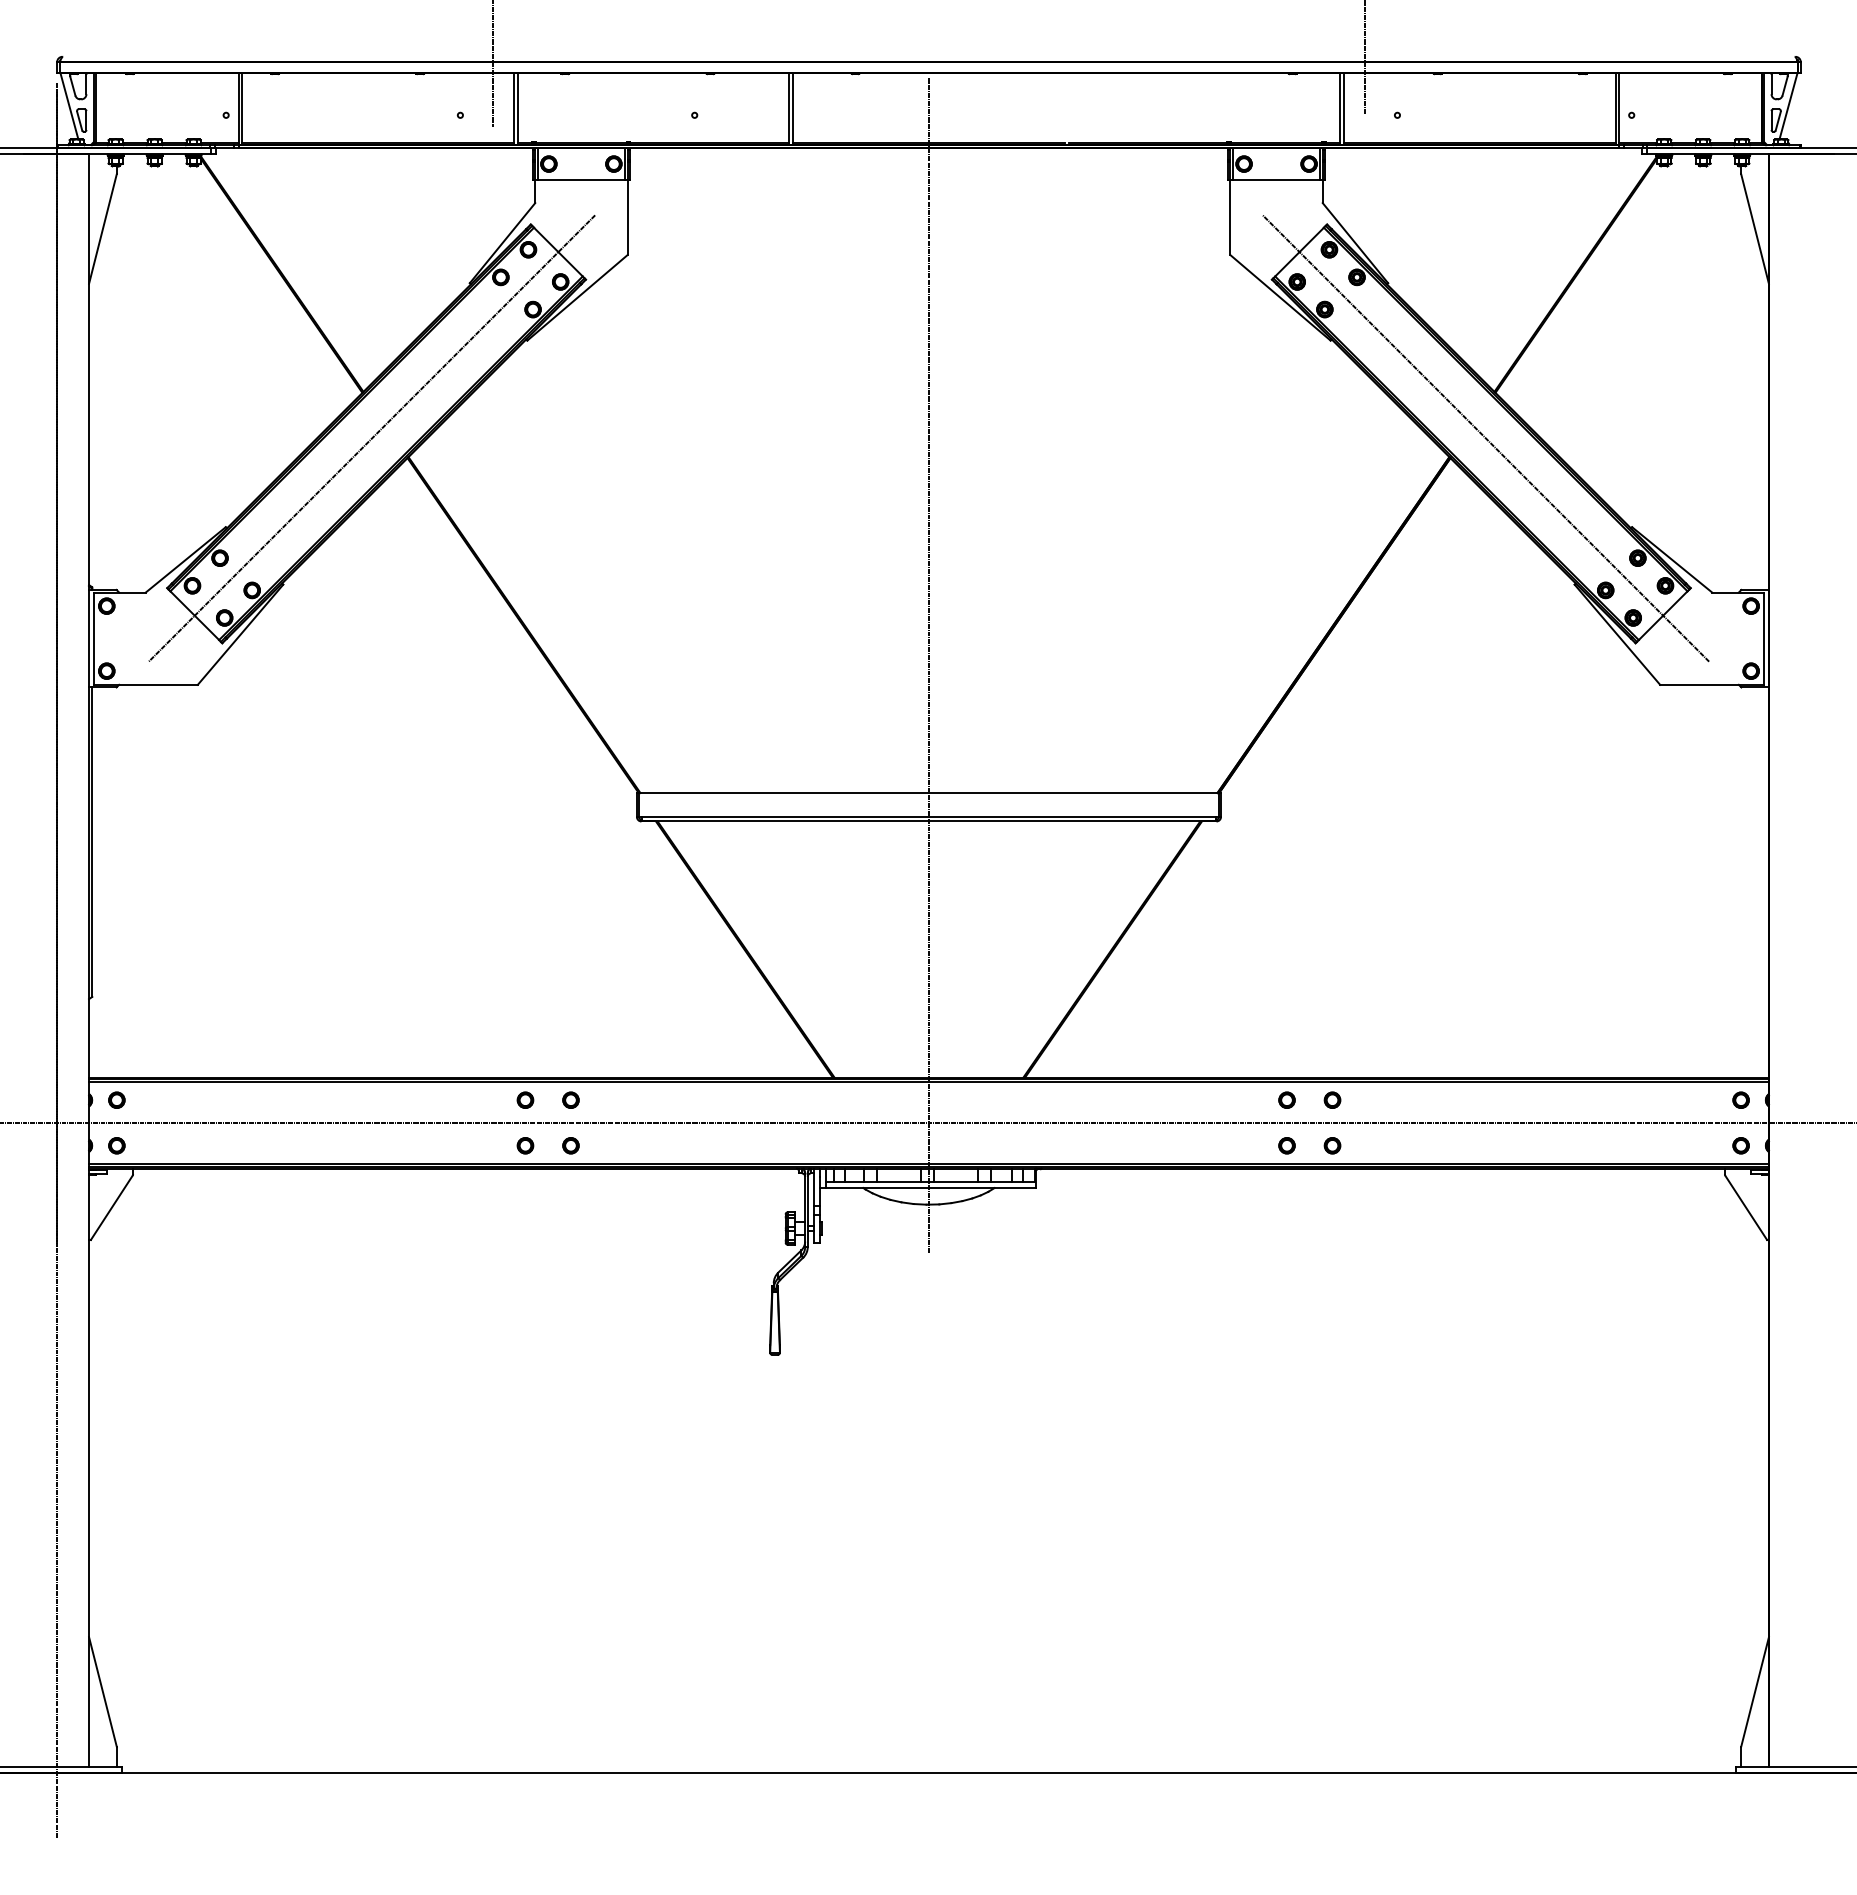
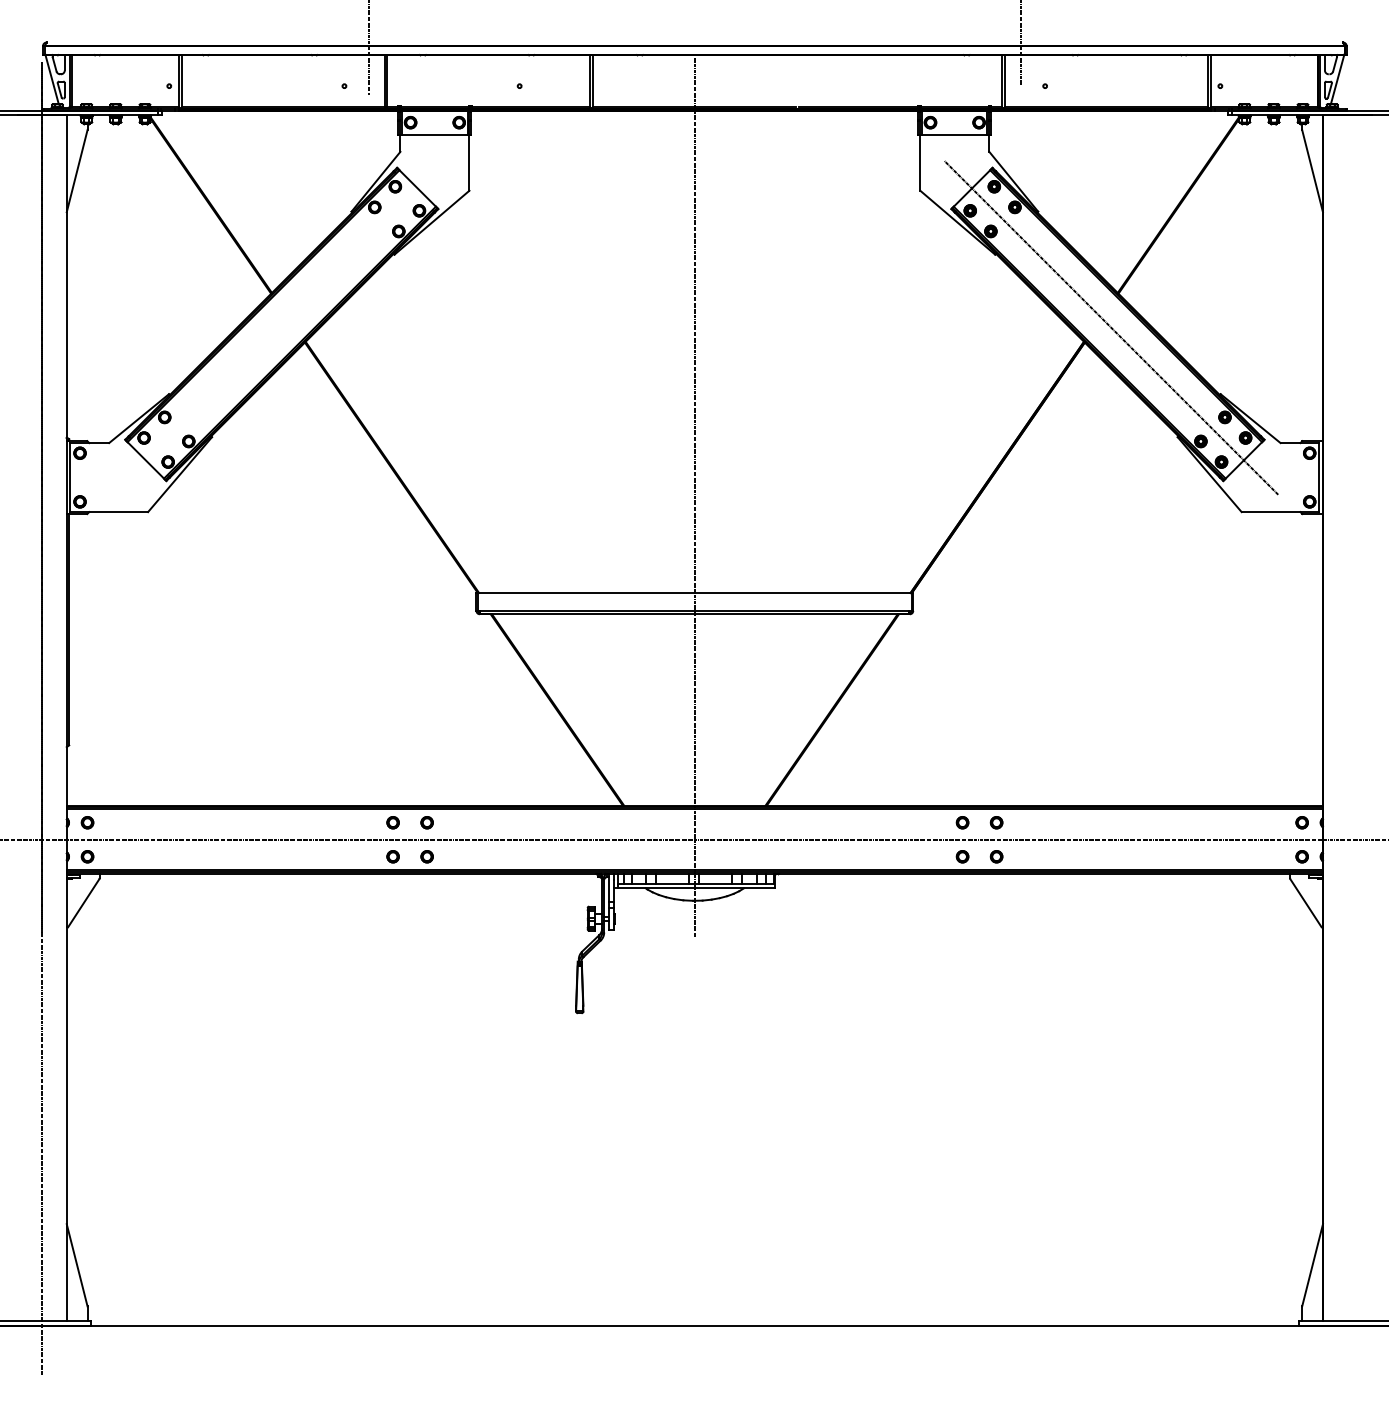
line: (371, 438) -> (277, 327), removed

